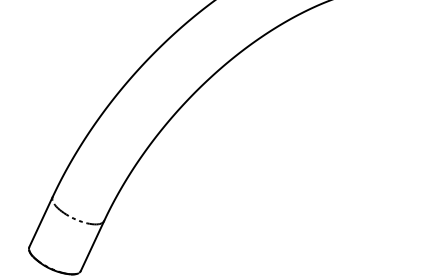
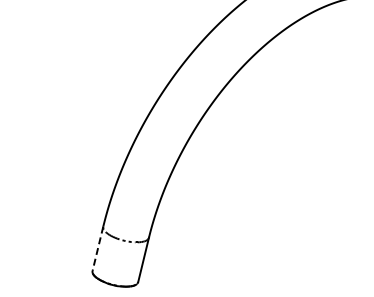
line: (40, 221) -> (97, 248), solid -> dashed

